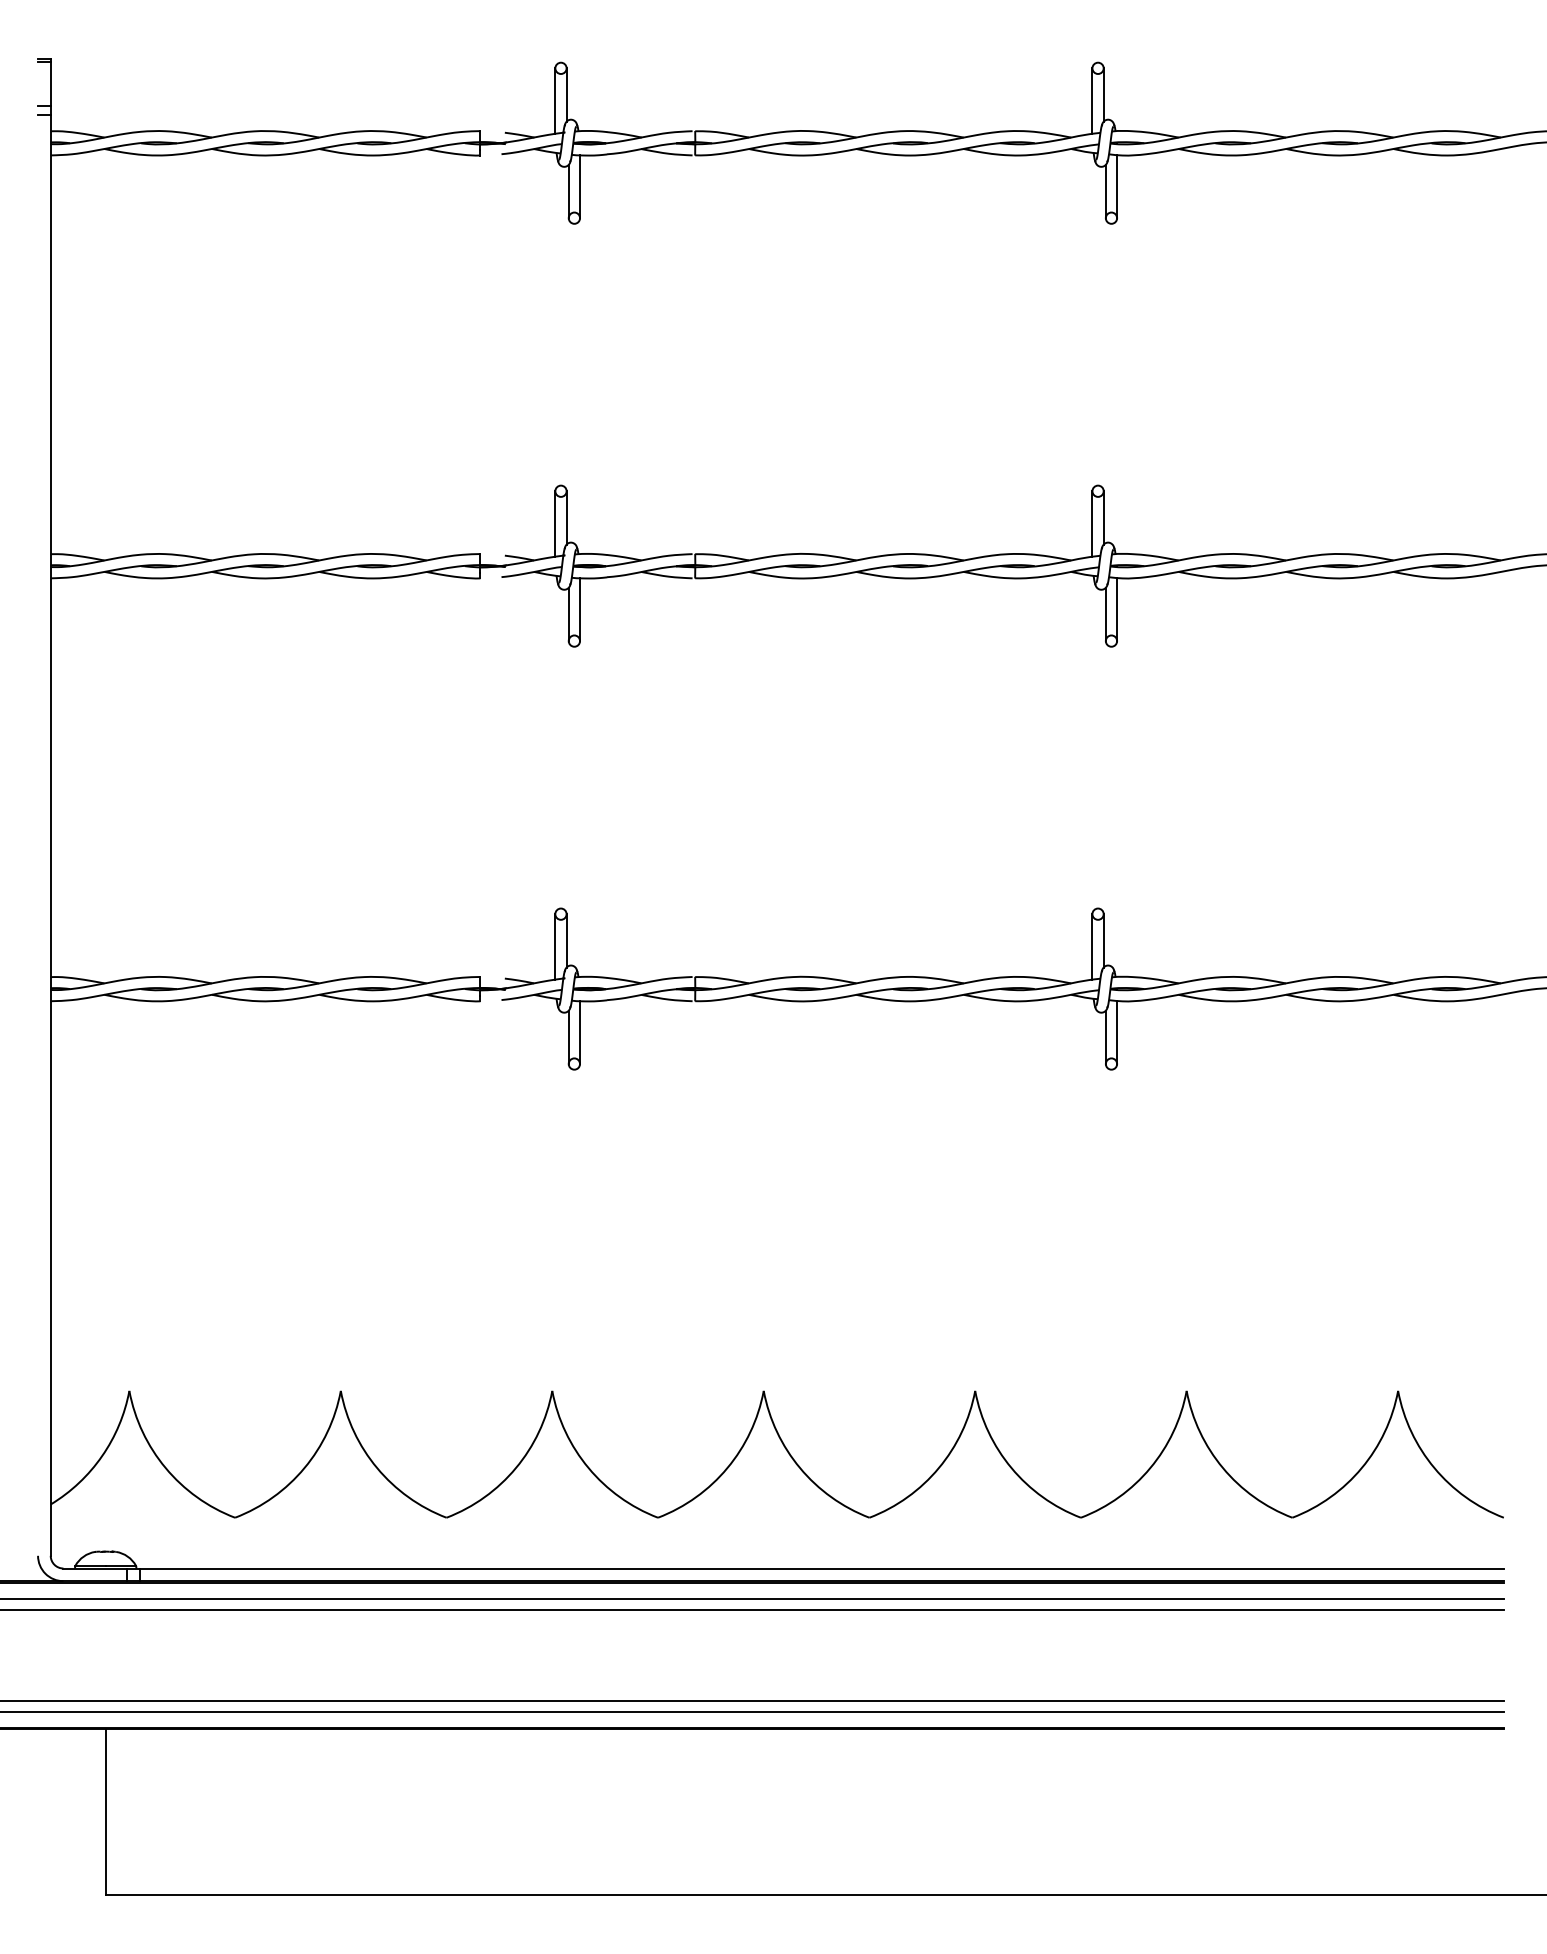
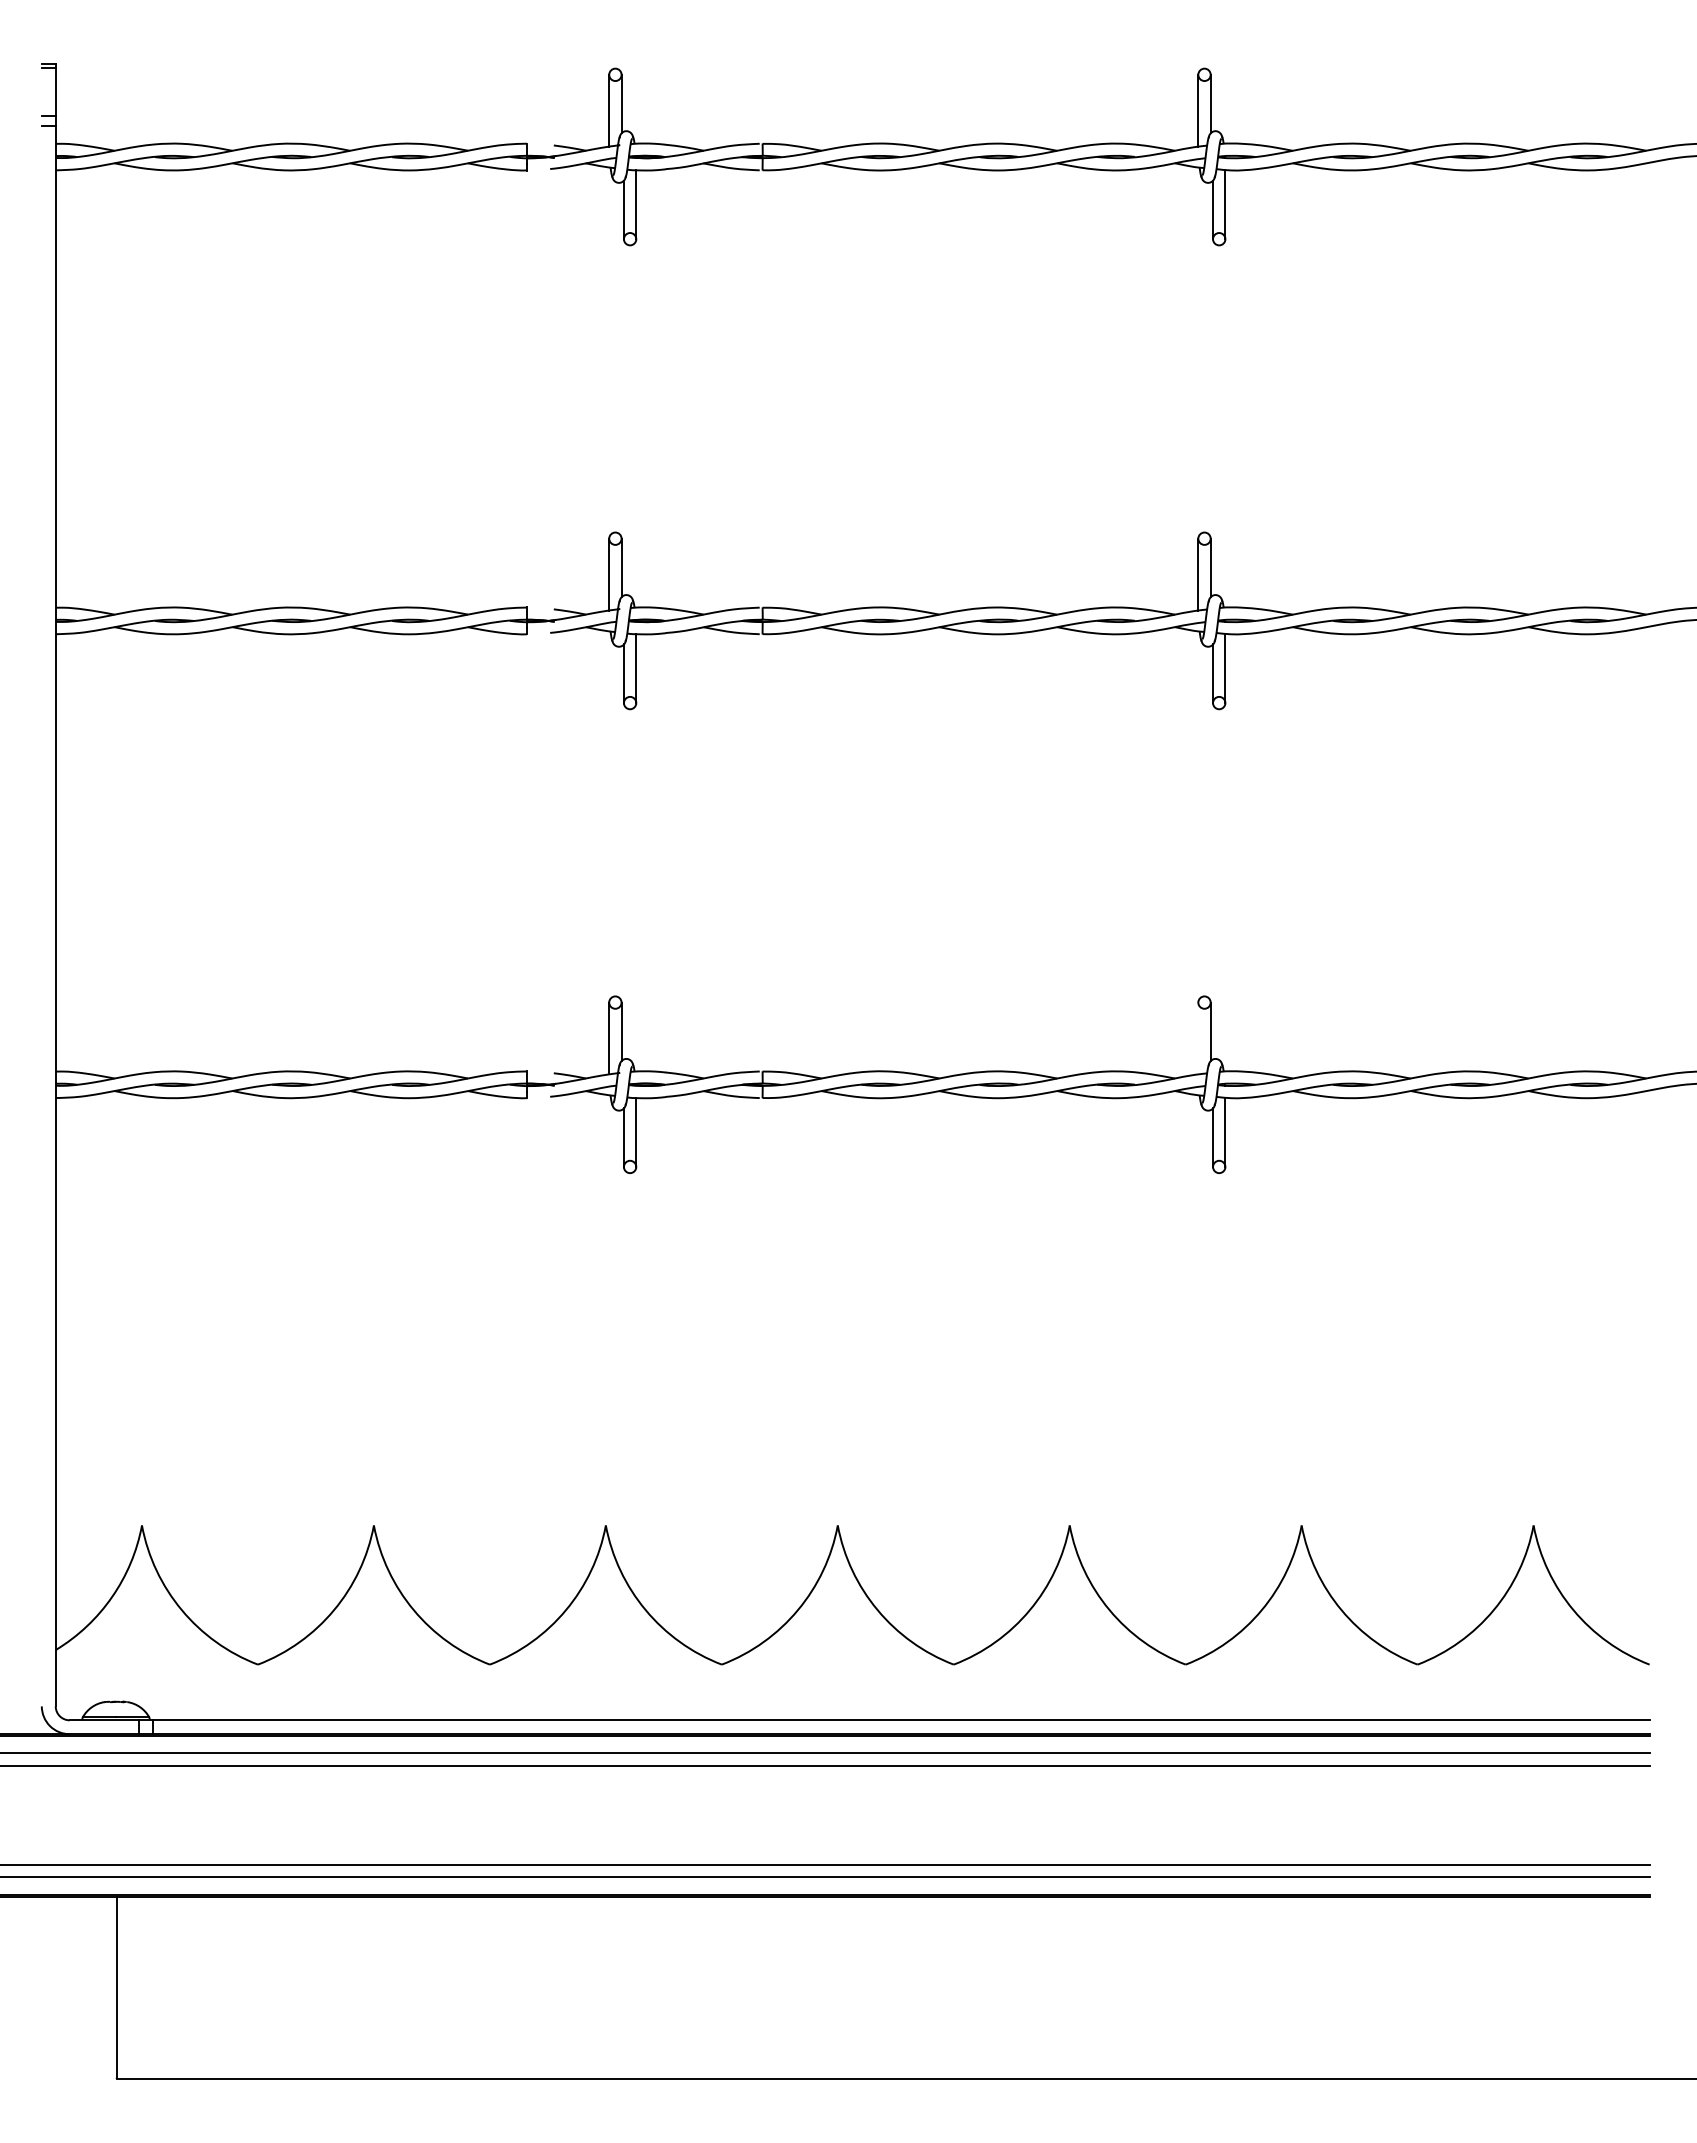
line: (1092, 946) -> (1198, 1038), removed

